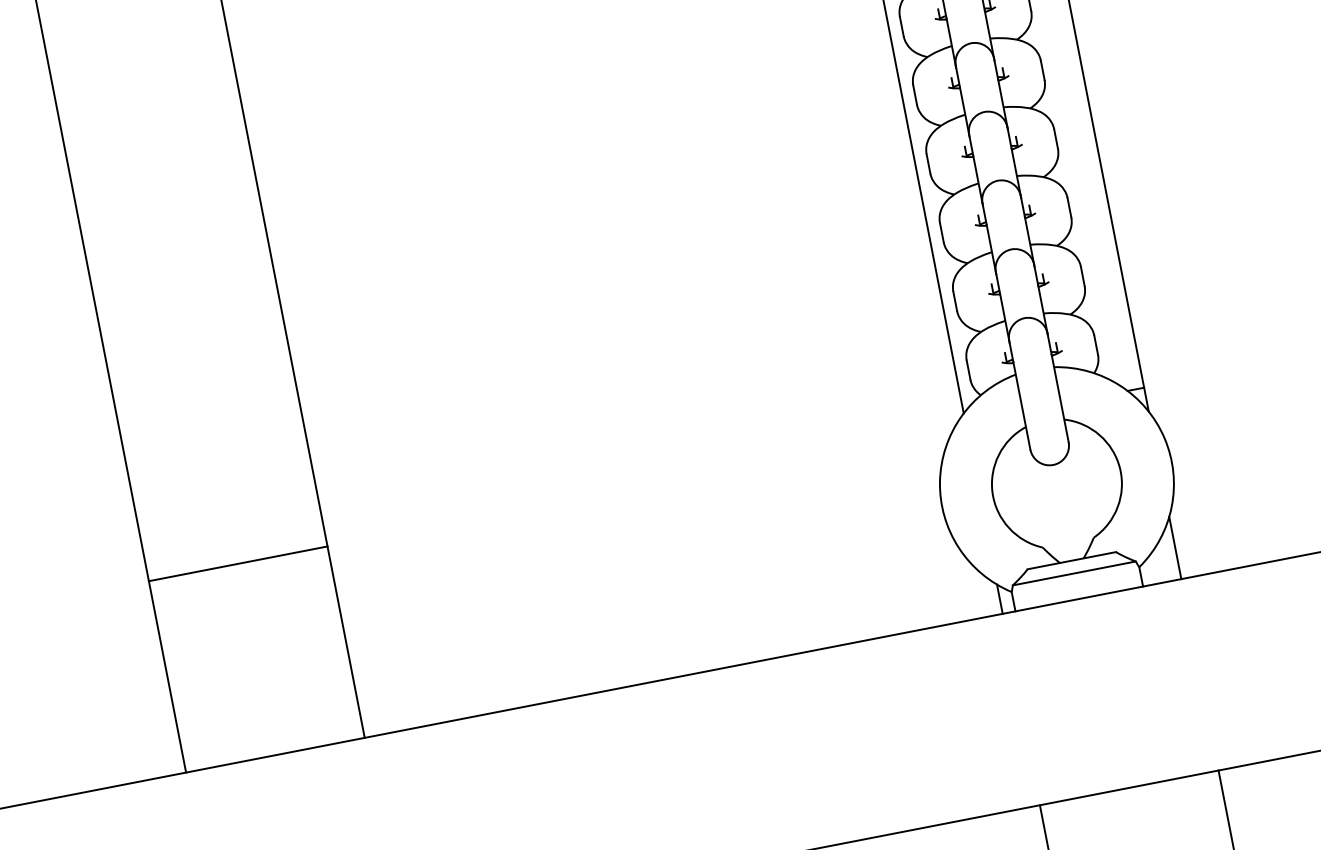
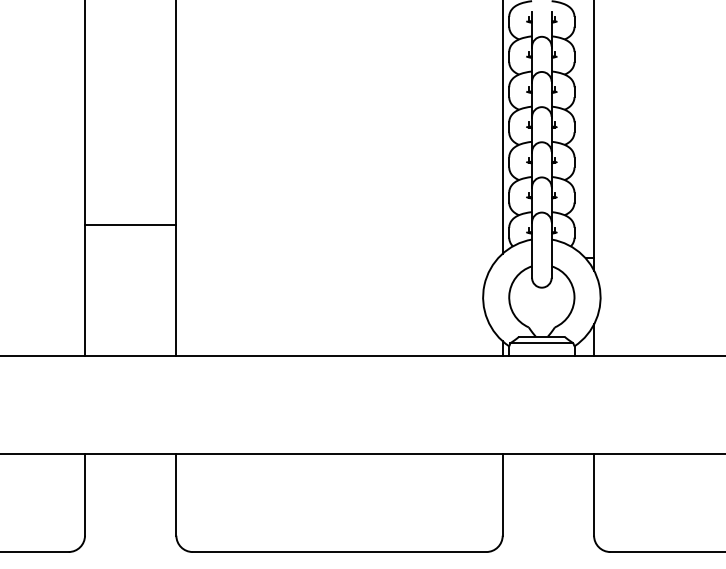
line: (237, 564) -> (130, 225), moved

